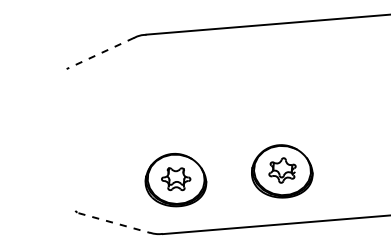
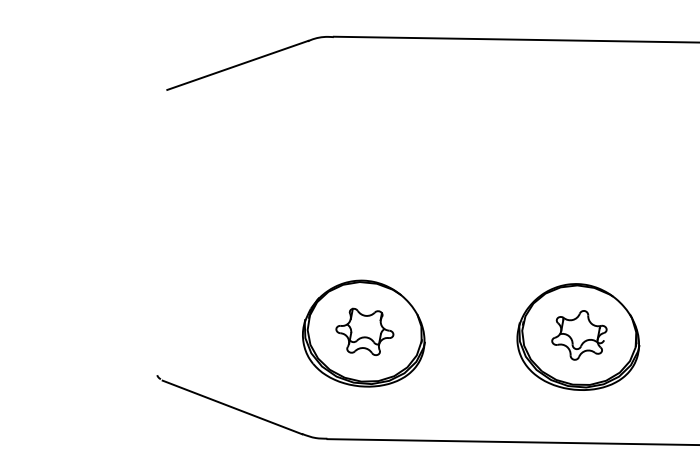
line: (99, 53) -> (236, 65), dashed -> solid
line: (114, 223) -> (232, 408), dashed -> solid

